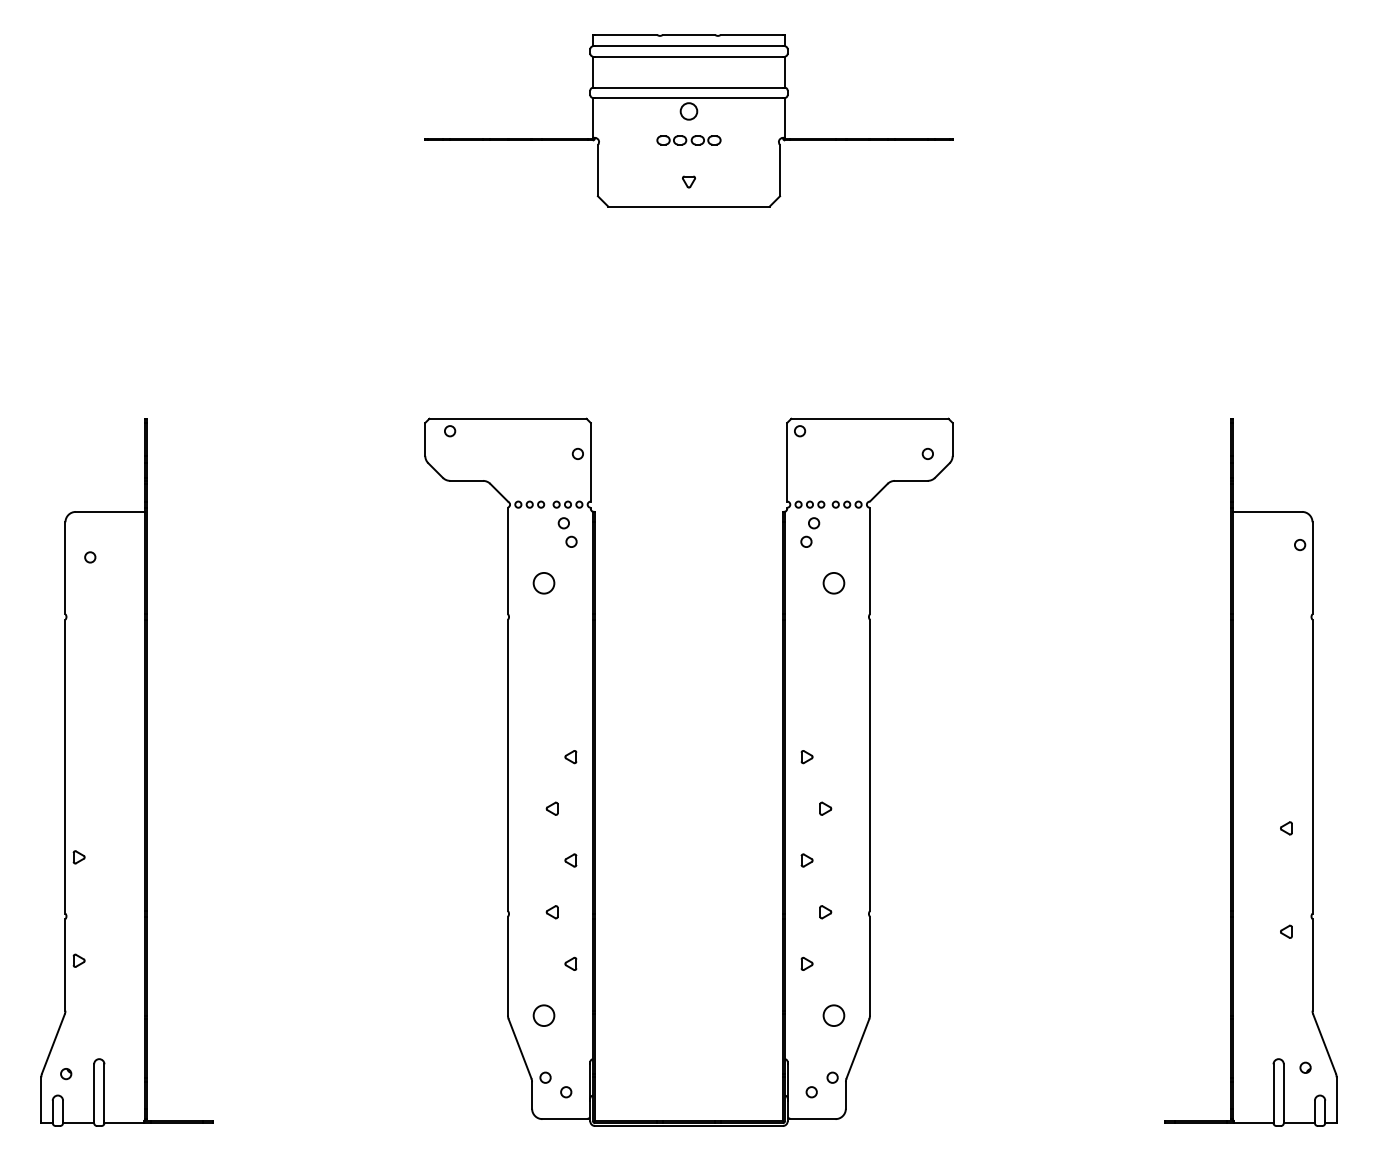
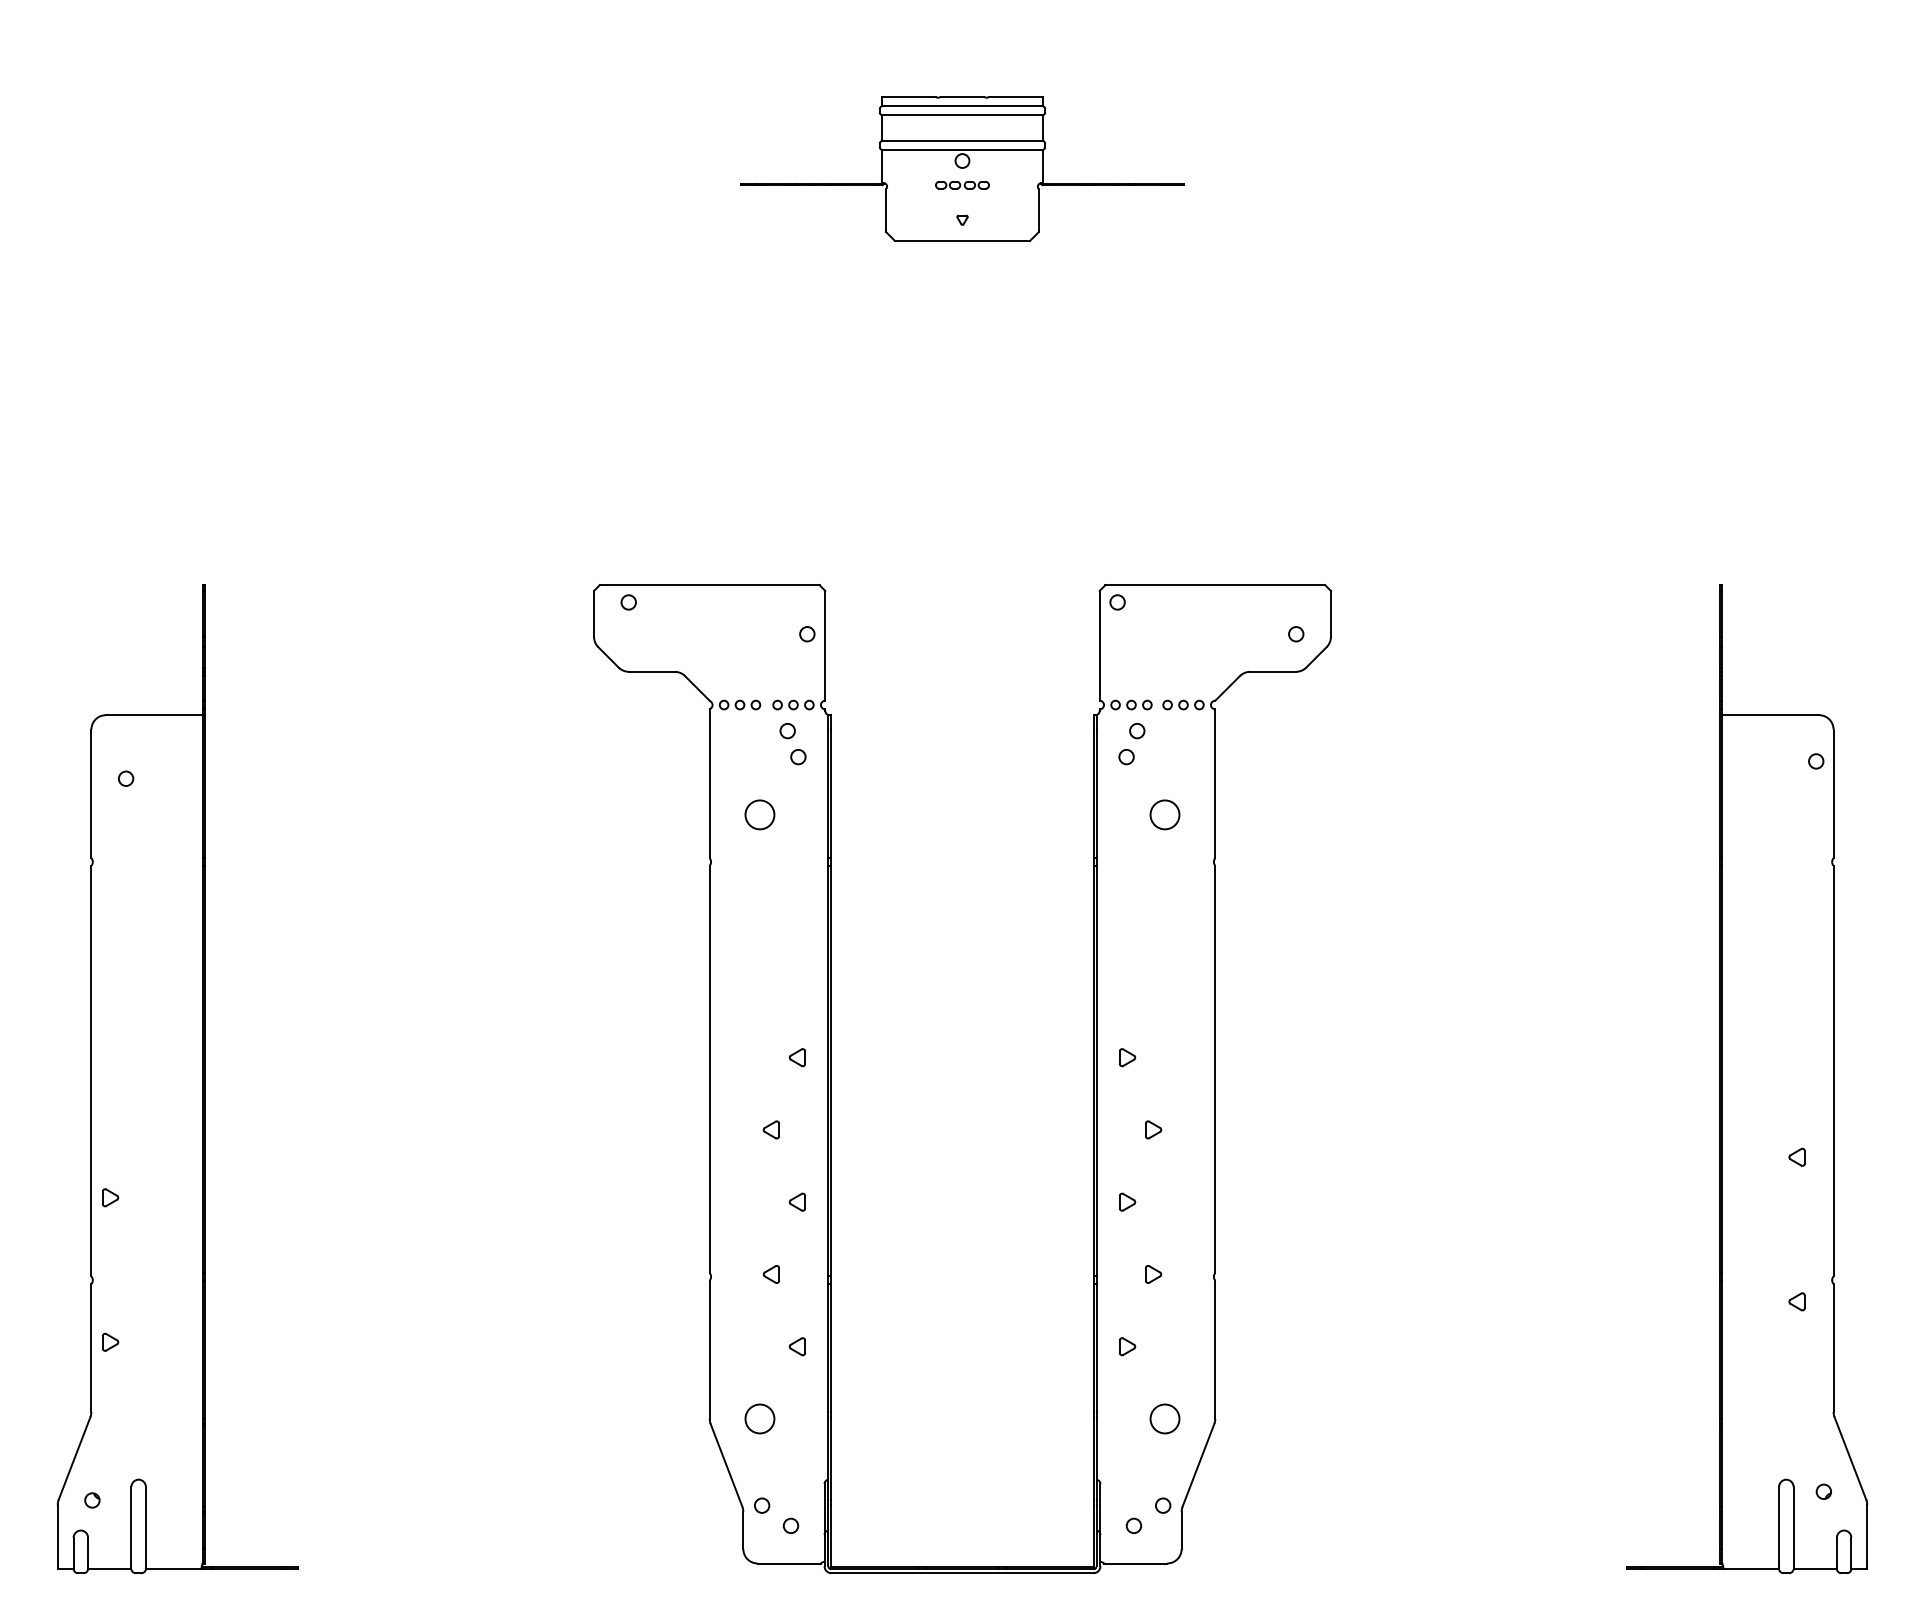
part: (689, 120) -> (962, 168), size x0.6

